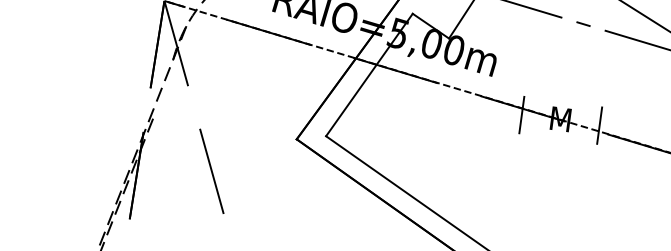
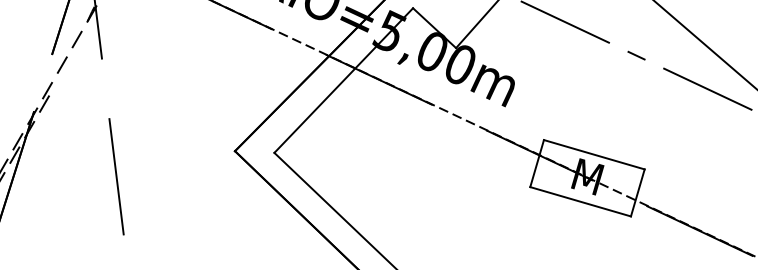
line: (563, 101) -> (594, 153), added
line: (558, 138) -> (580, 201), added

